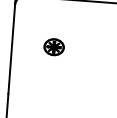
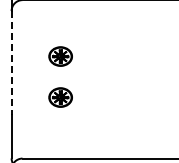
line: (11, 49) -> (11, 62), solid -> dashed
part: (51, 82) -> (60, 97), added

